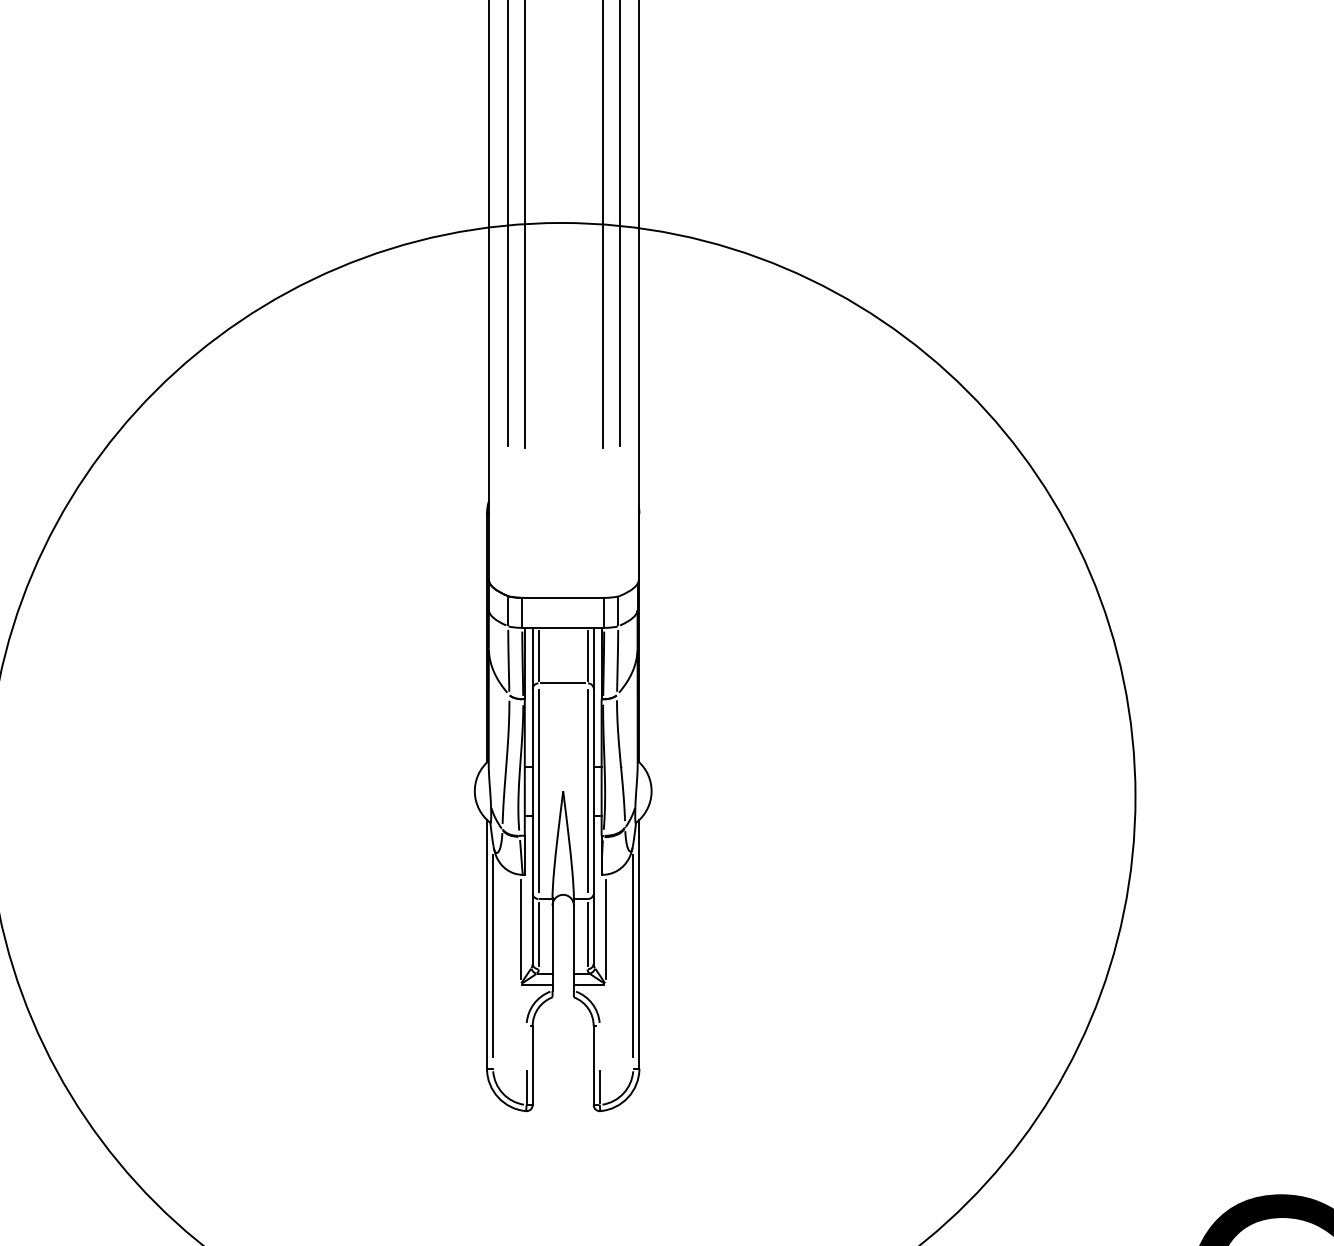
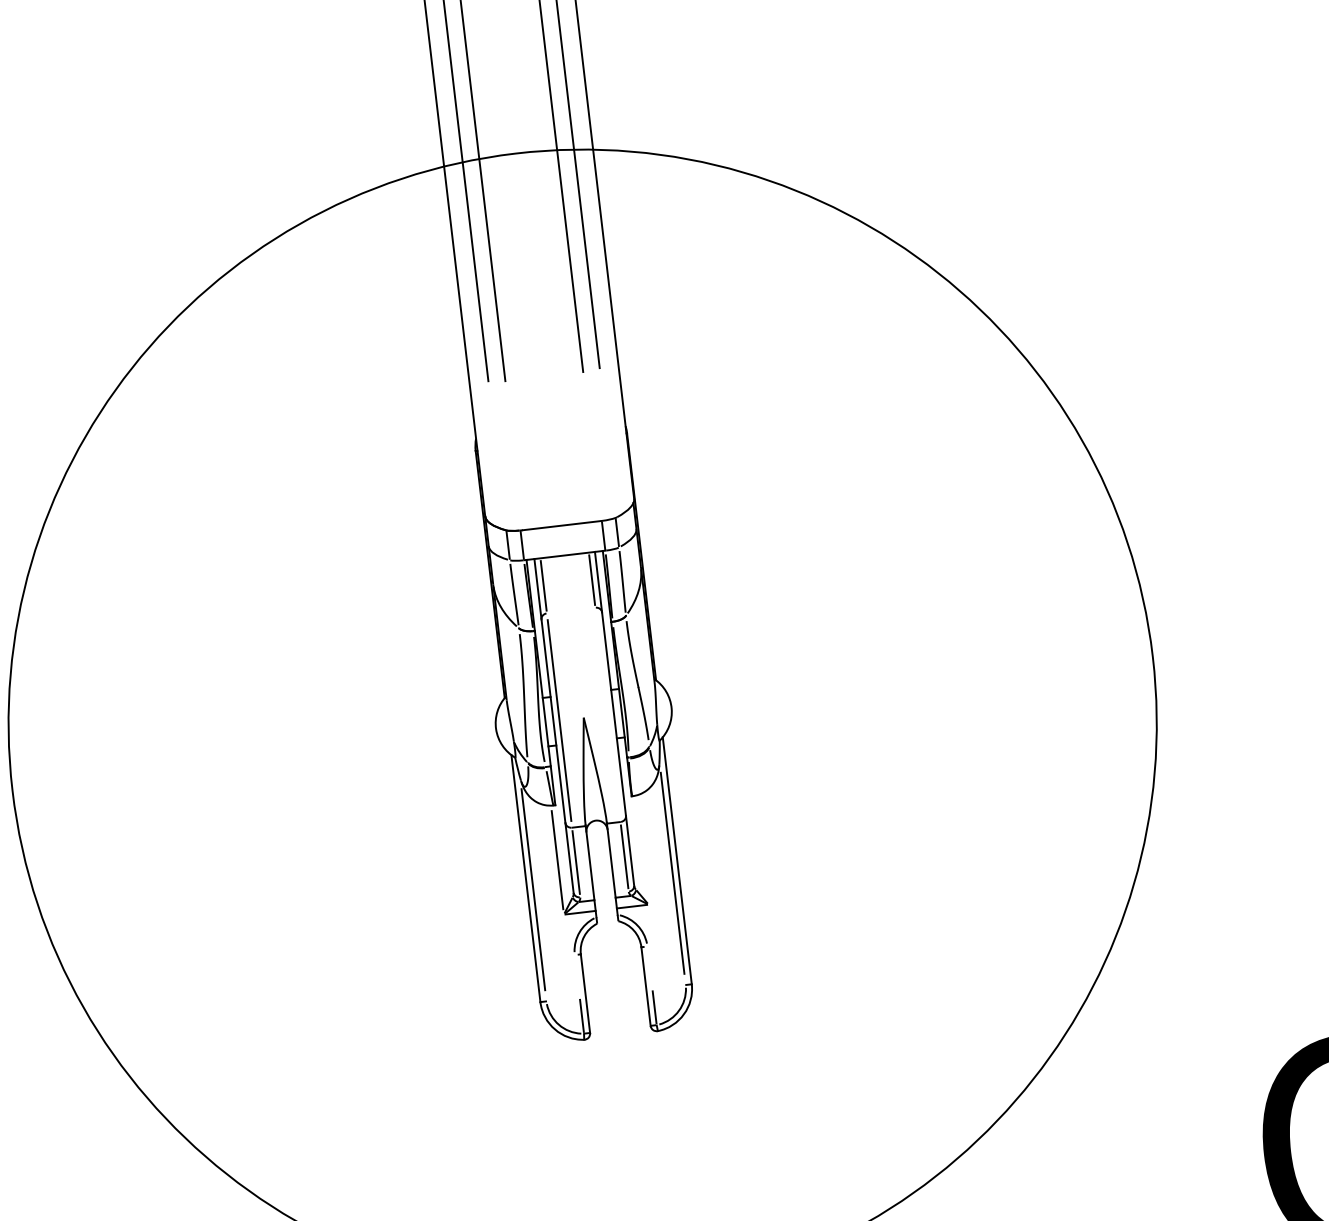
line: (563, 683) -> (571, 610), removed
line: (587, 791) -> (607, 715), removed
line: (605, 929) -> (641, 850), removed

